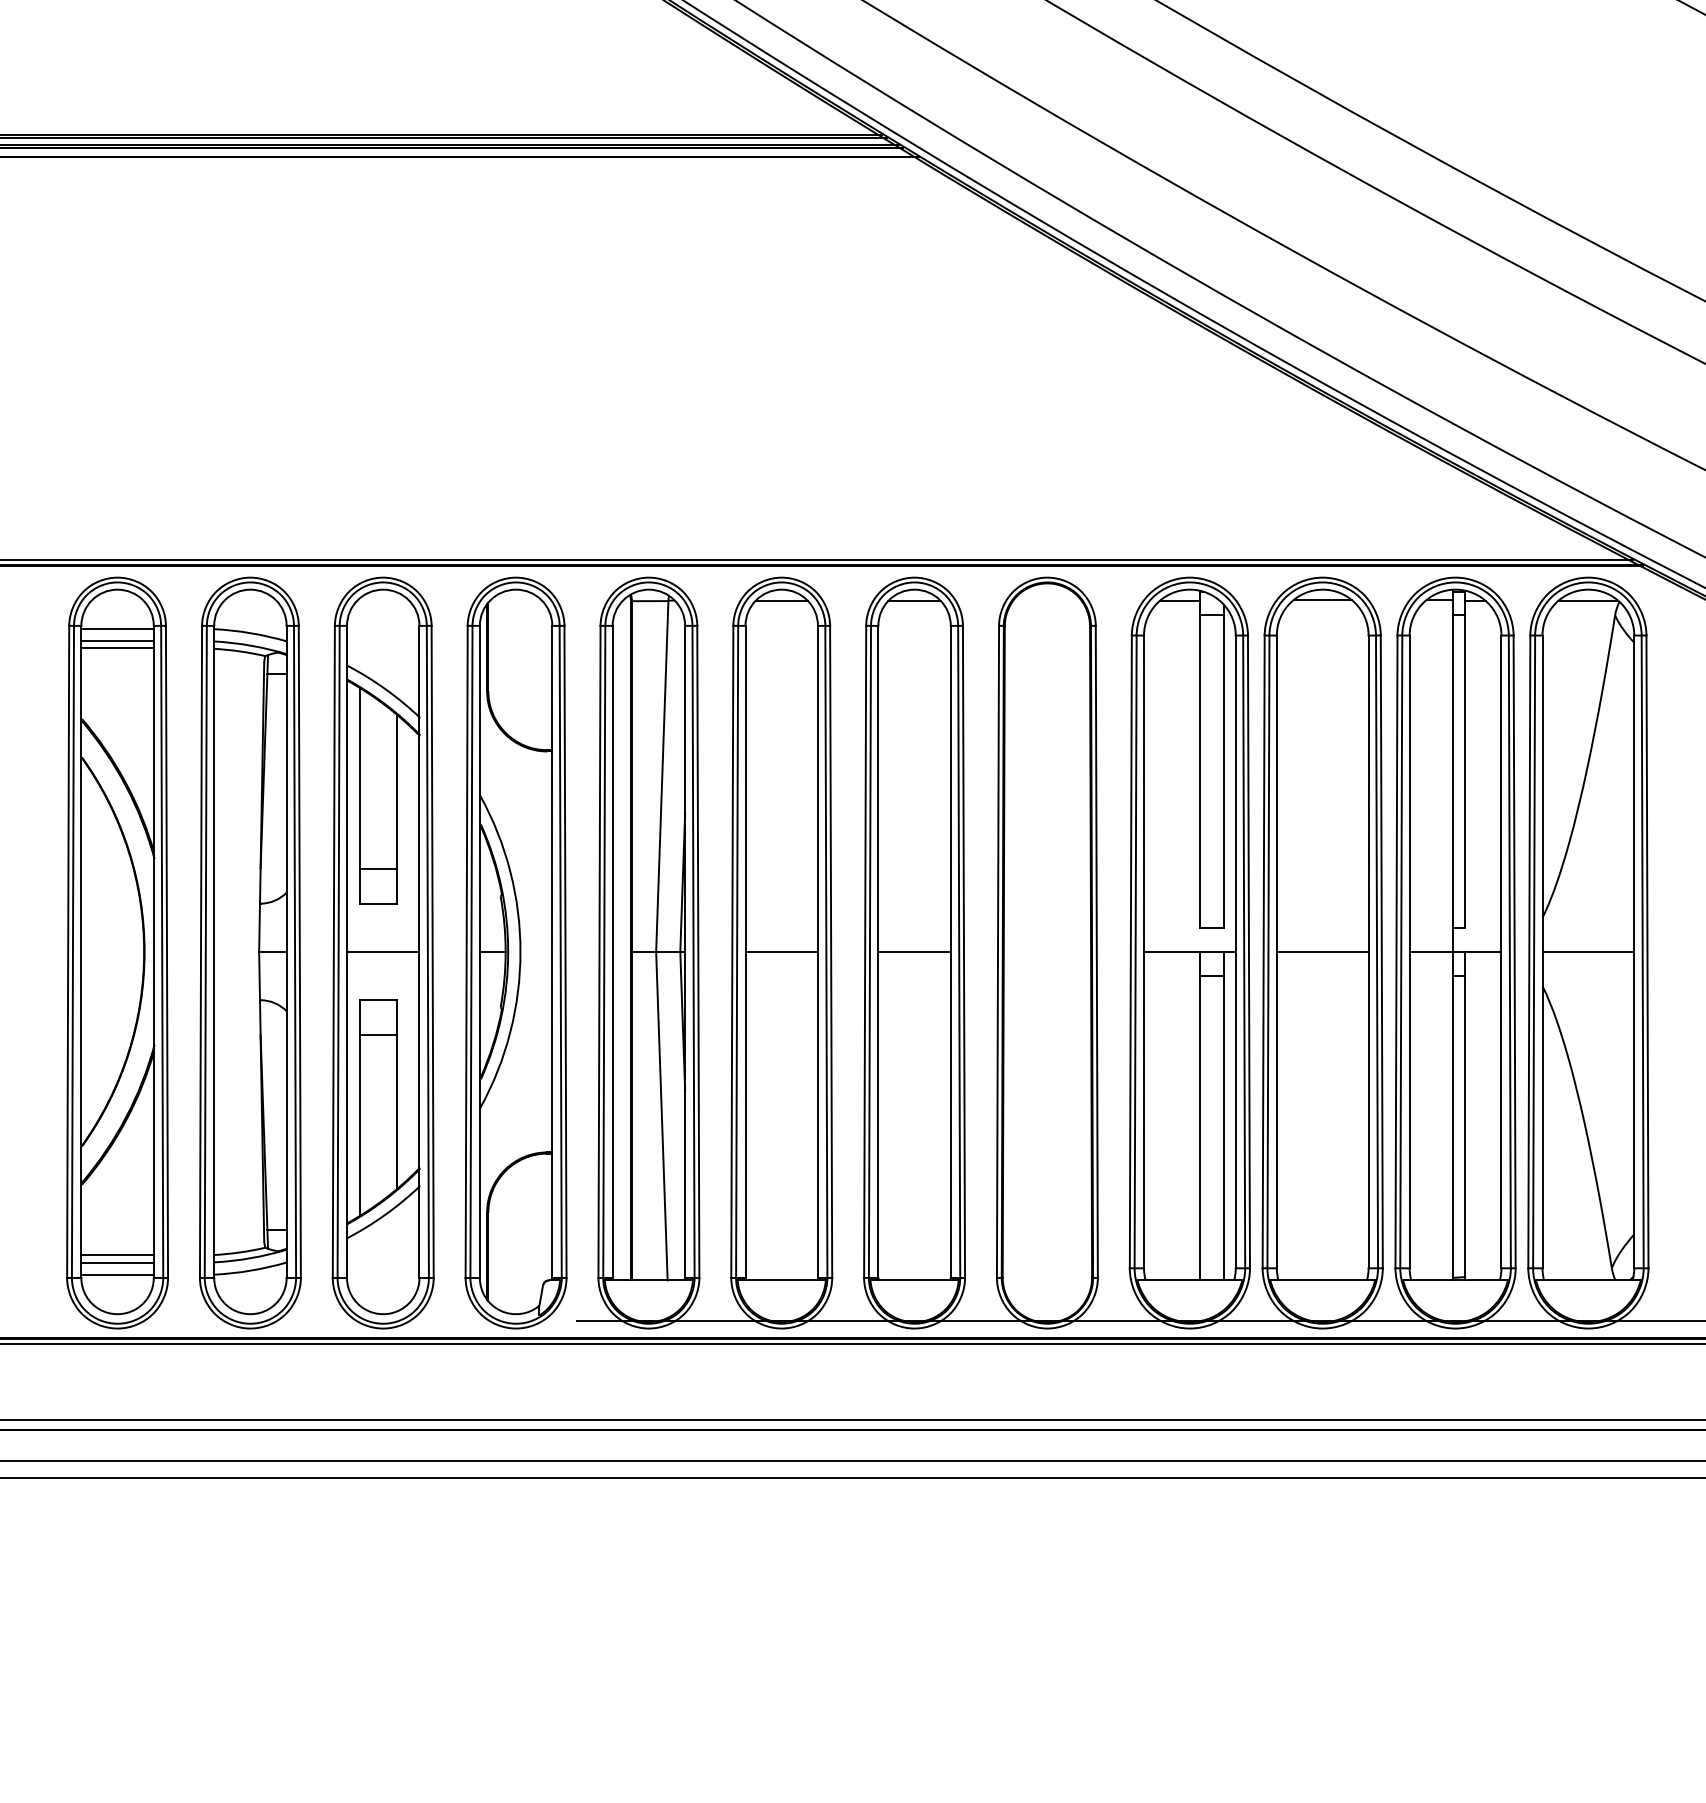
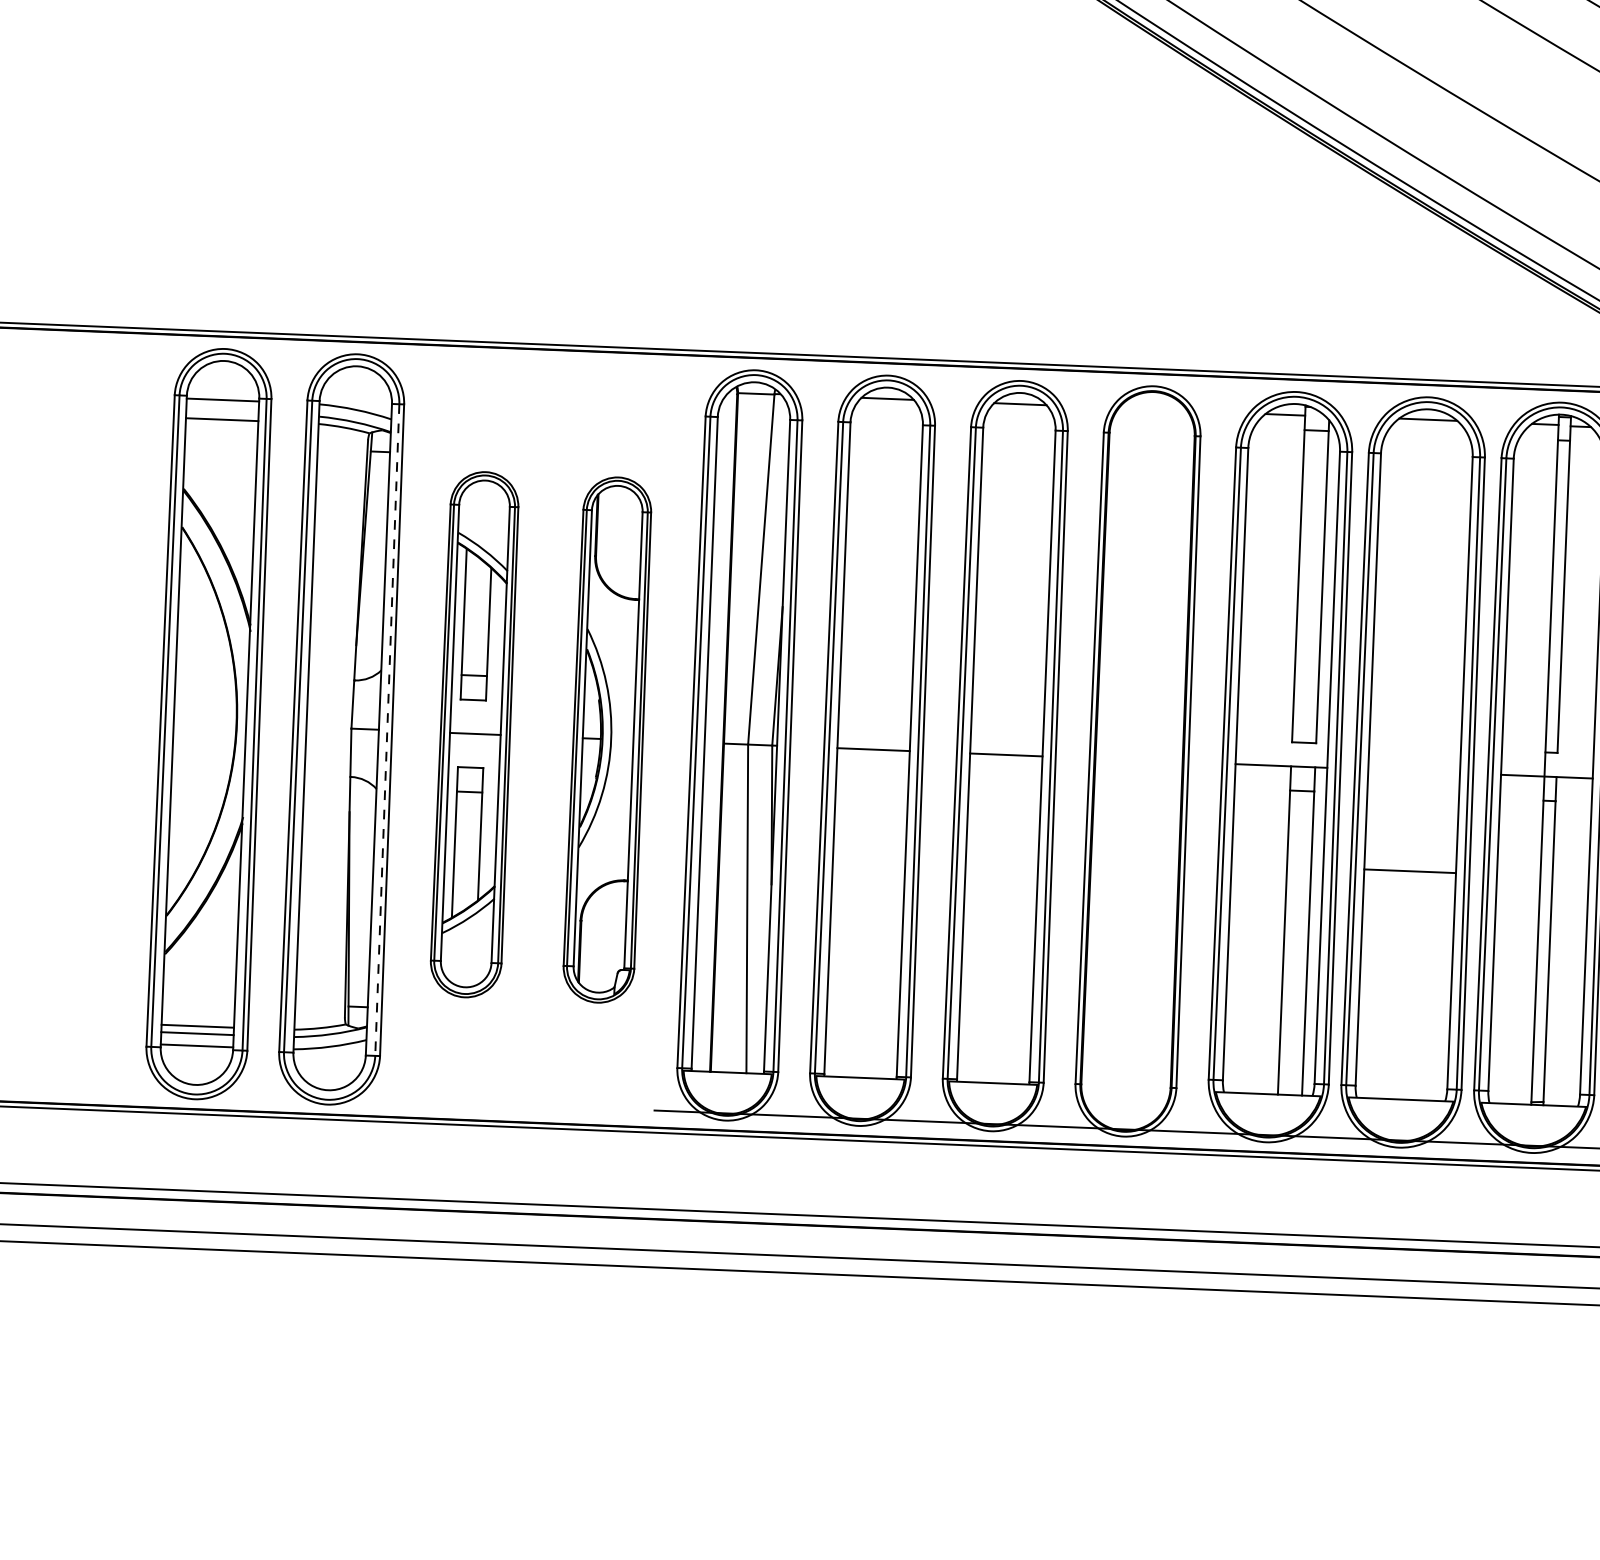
line: (117, 641) -> (222, 412), removed
line: (1322, 951) -> (1409, 870), moved
line: (295, 952) -> (387, 730), solid -> dashed
part: (382, 952) -> (474, 734), size x0.7
part: (515, 952) -> (607, 739), size x0.7

